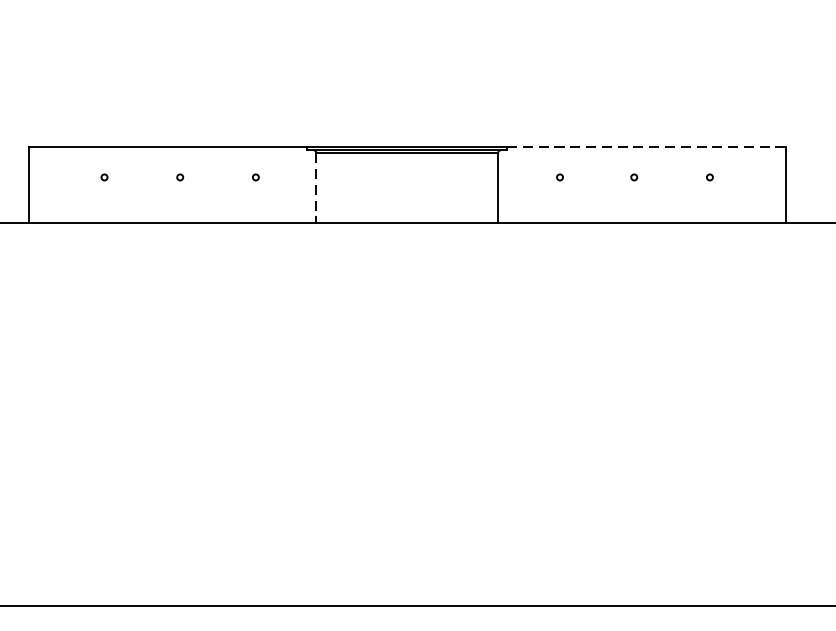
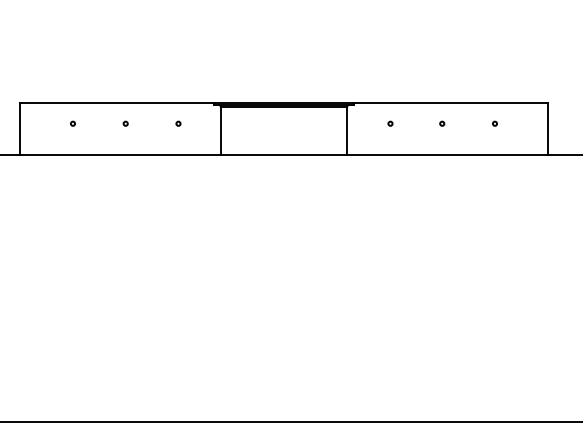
line: (647, 146) -> (451, 102), dashed -> solid
line: (316, 188) -> (220, 131), dashed -> solid

